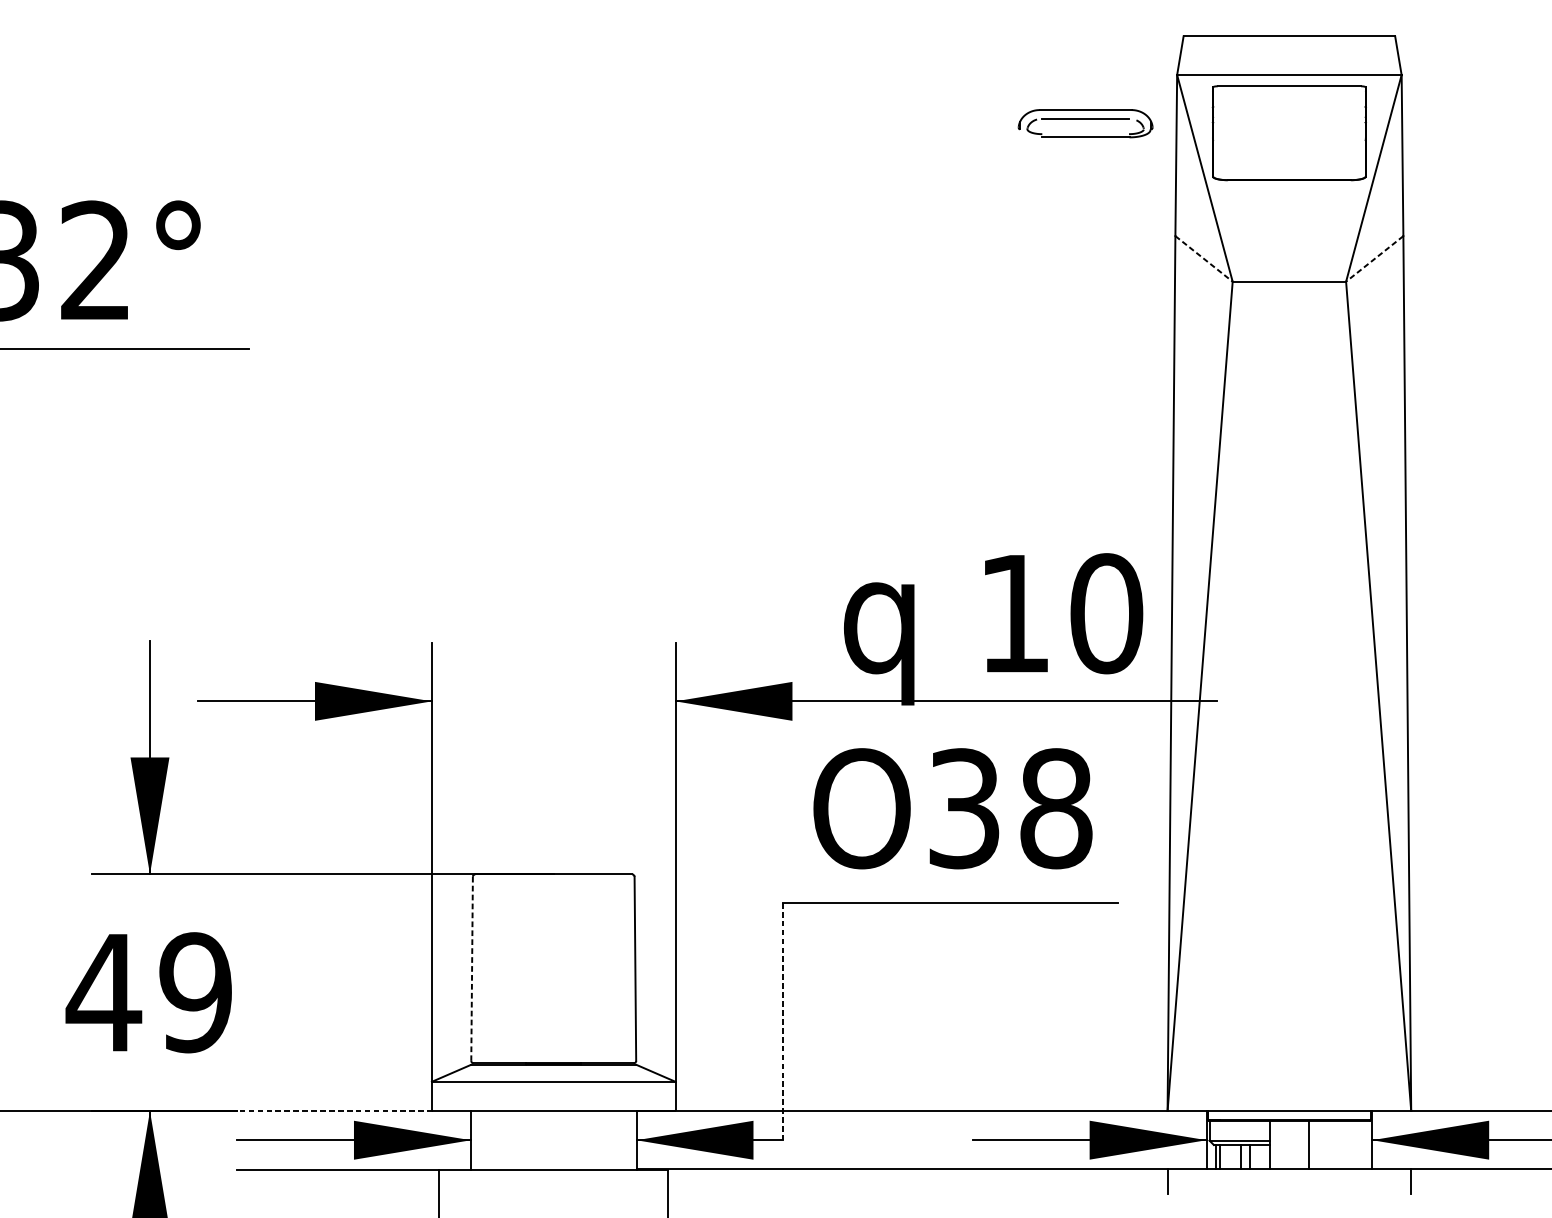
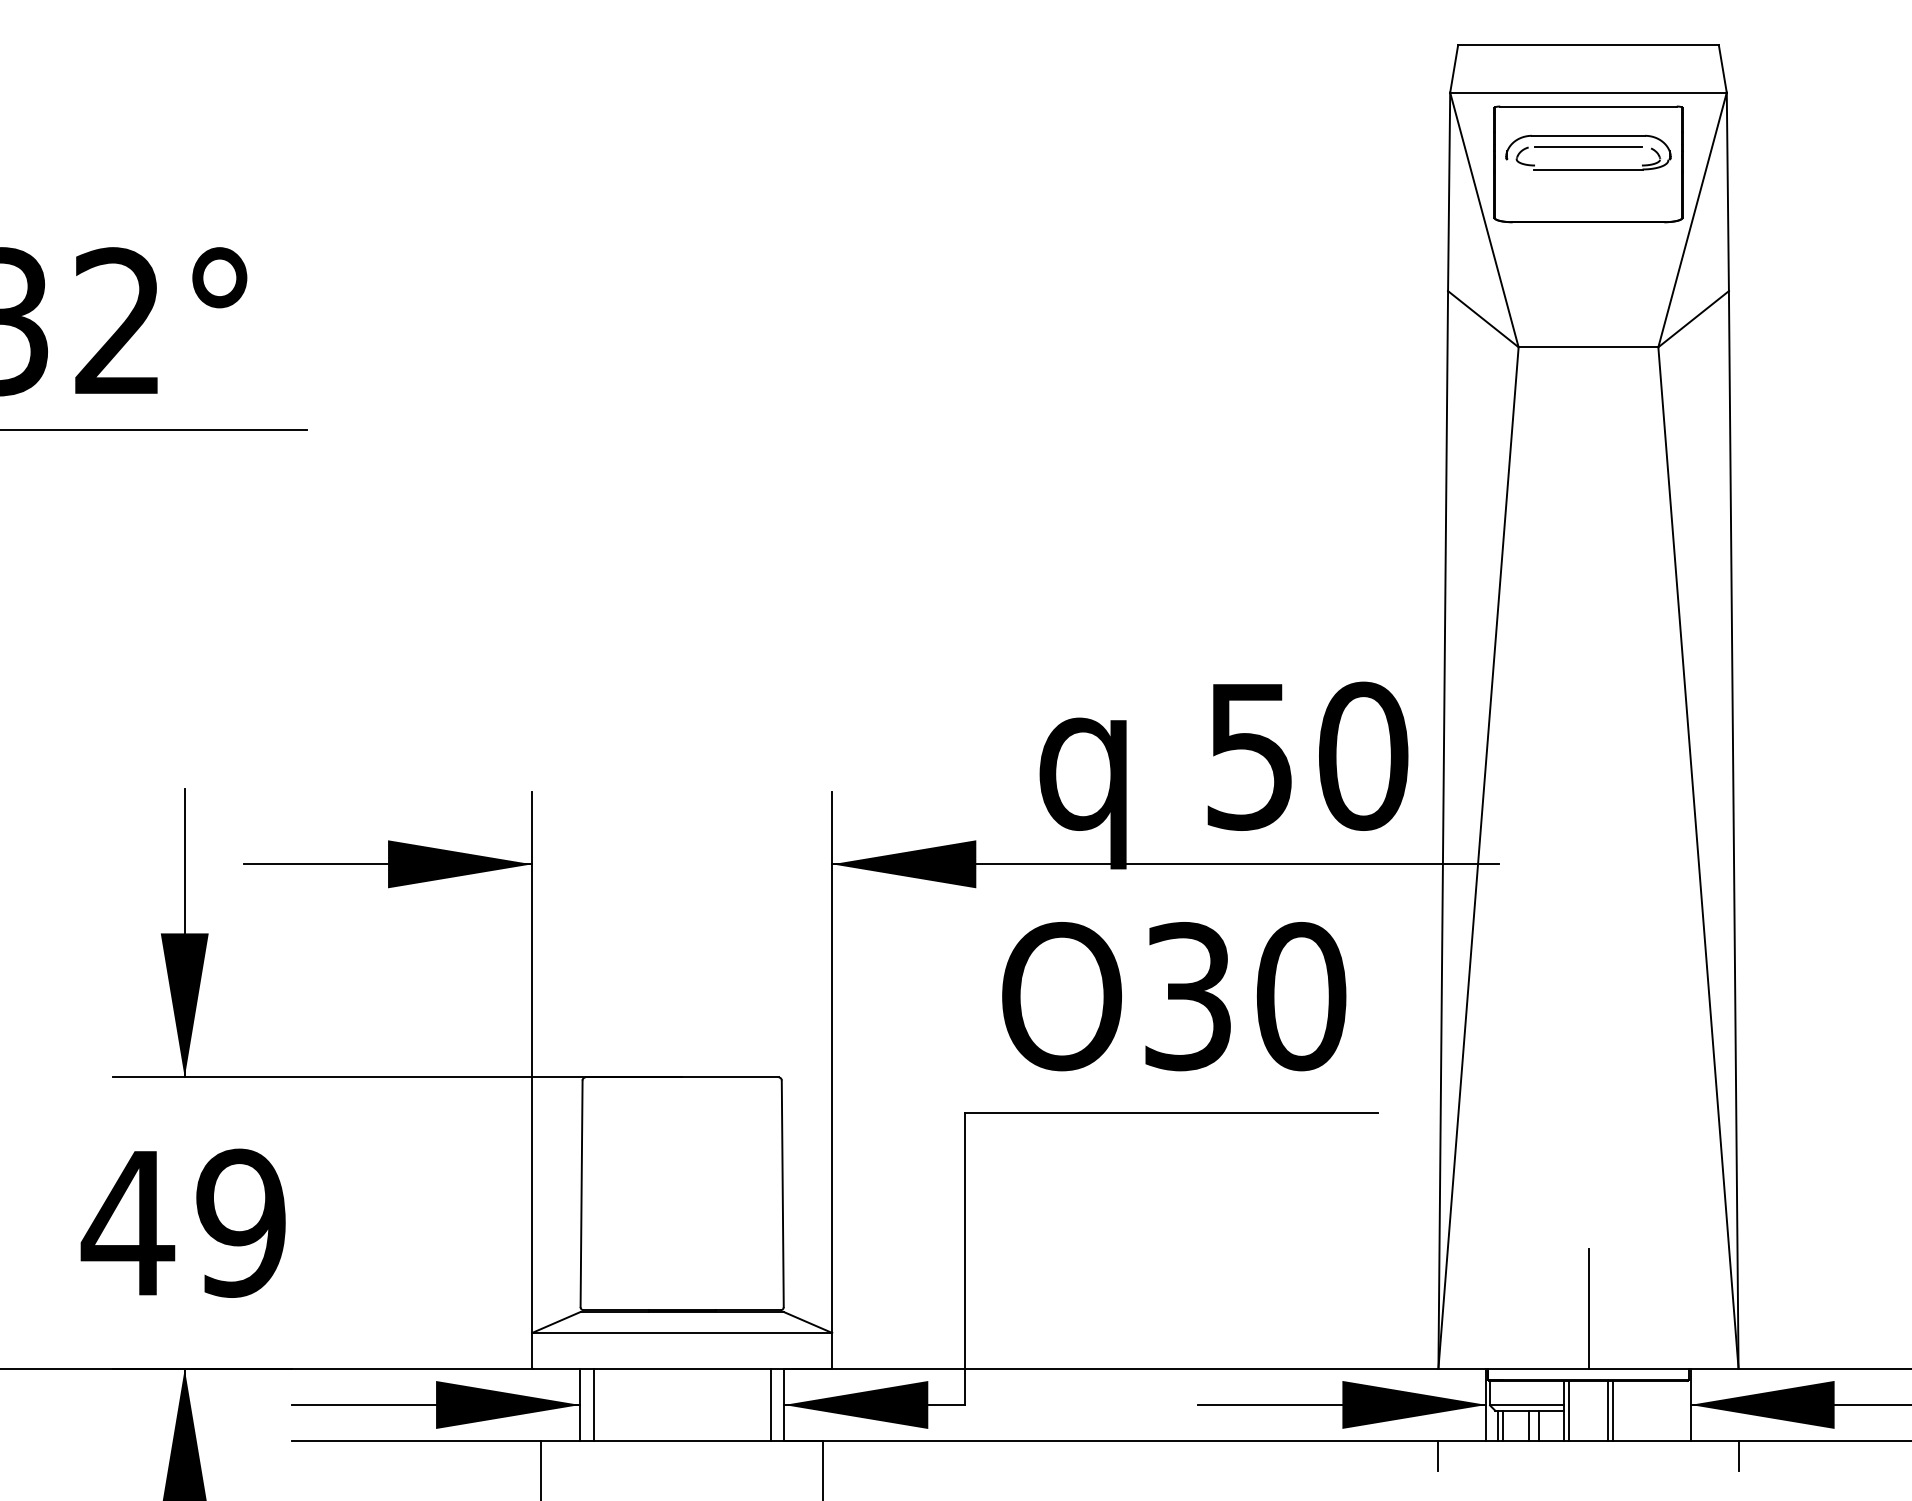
part: (1085, 123) -> (1588, 152), moved
line: (1204, 259) -> (1483, 319), dashed -> solid
line: (1374, 259) -> (1693, 319), dashed -> solid
text: (1014, 614) -> (1249, 757), 10 -> 50
text: (1056, 808) -> (1301, 996), O38 -> O30
line: (472, 969) -> (581, 1194), dashed -> solid
line: (782, 1022) -> (964, 1259), dashed -> solid
line: (1289, 1061) -> (1588, 1308), added
line: (334, 1111) -> (412, 1369), dashed -> solid
line: (481, 1140) -> (593, 1405), added
line: (625, 1140) -> (770, 1405), added
line: (1273, 1144) -> (1569, 1410), added
line: (1304, 1144) -> (1607, 1410), added

